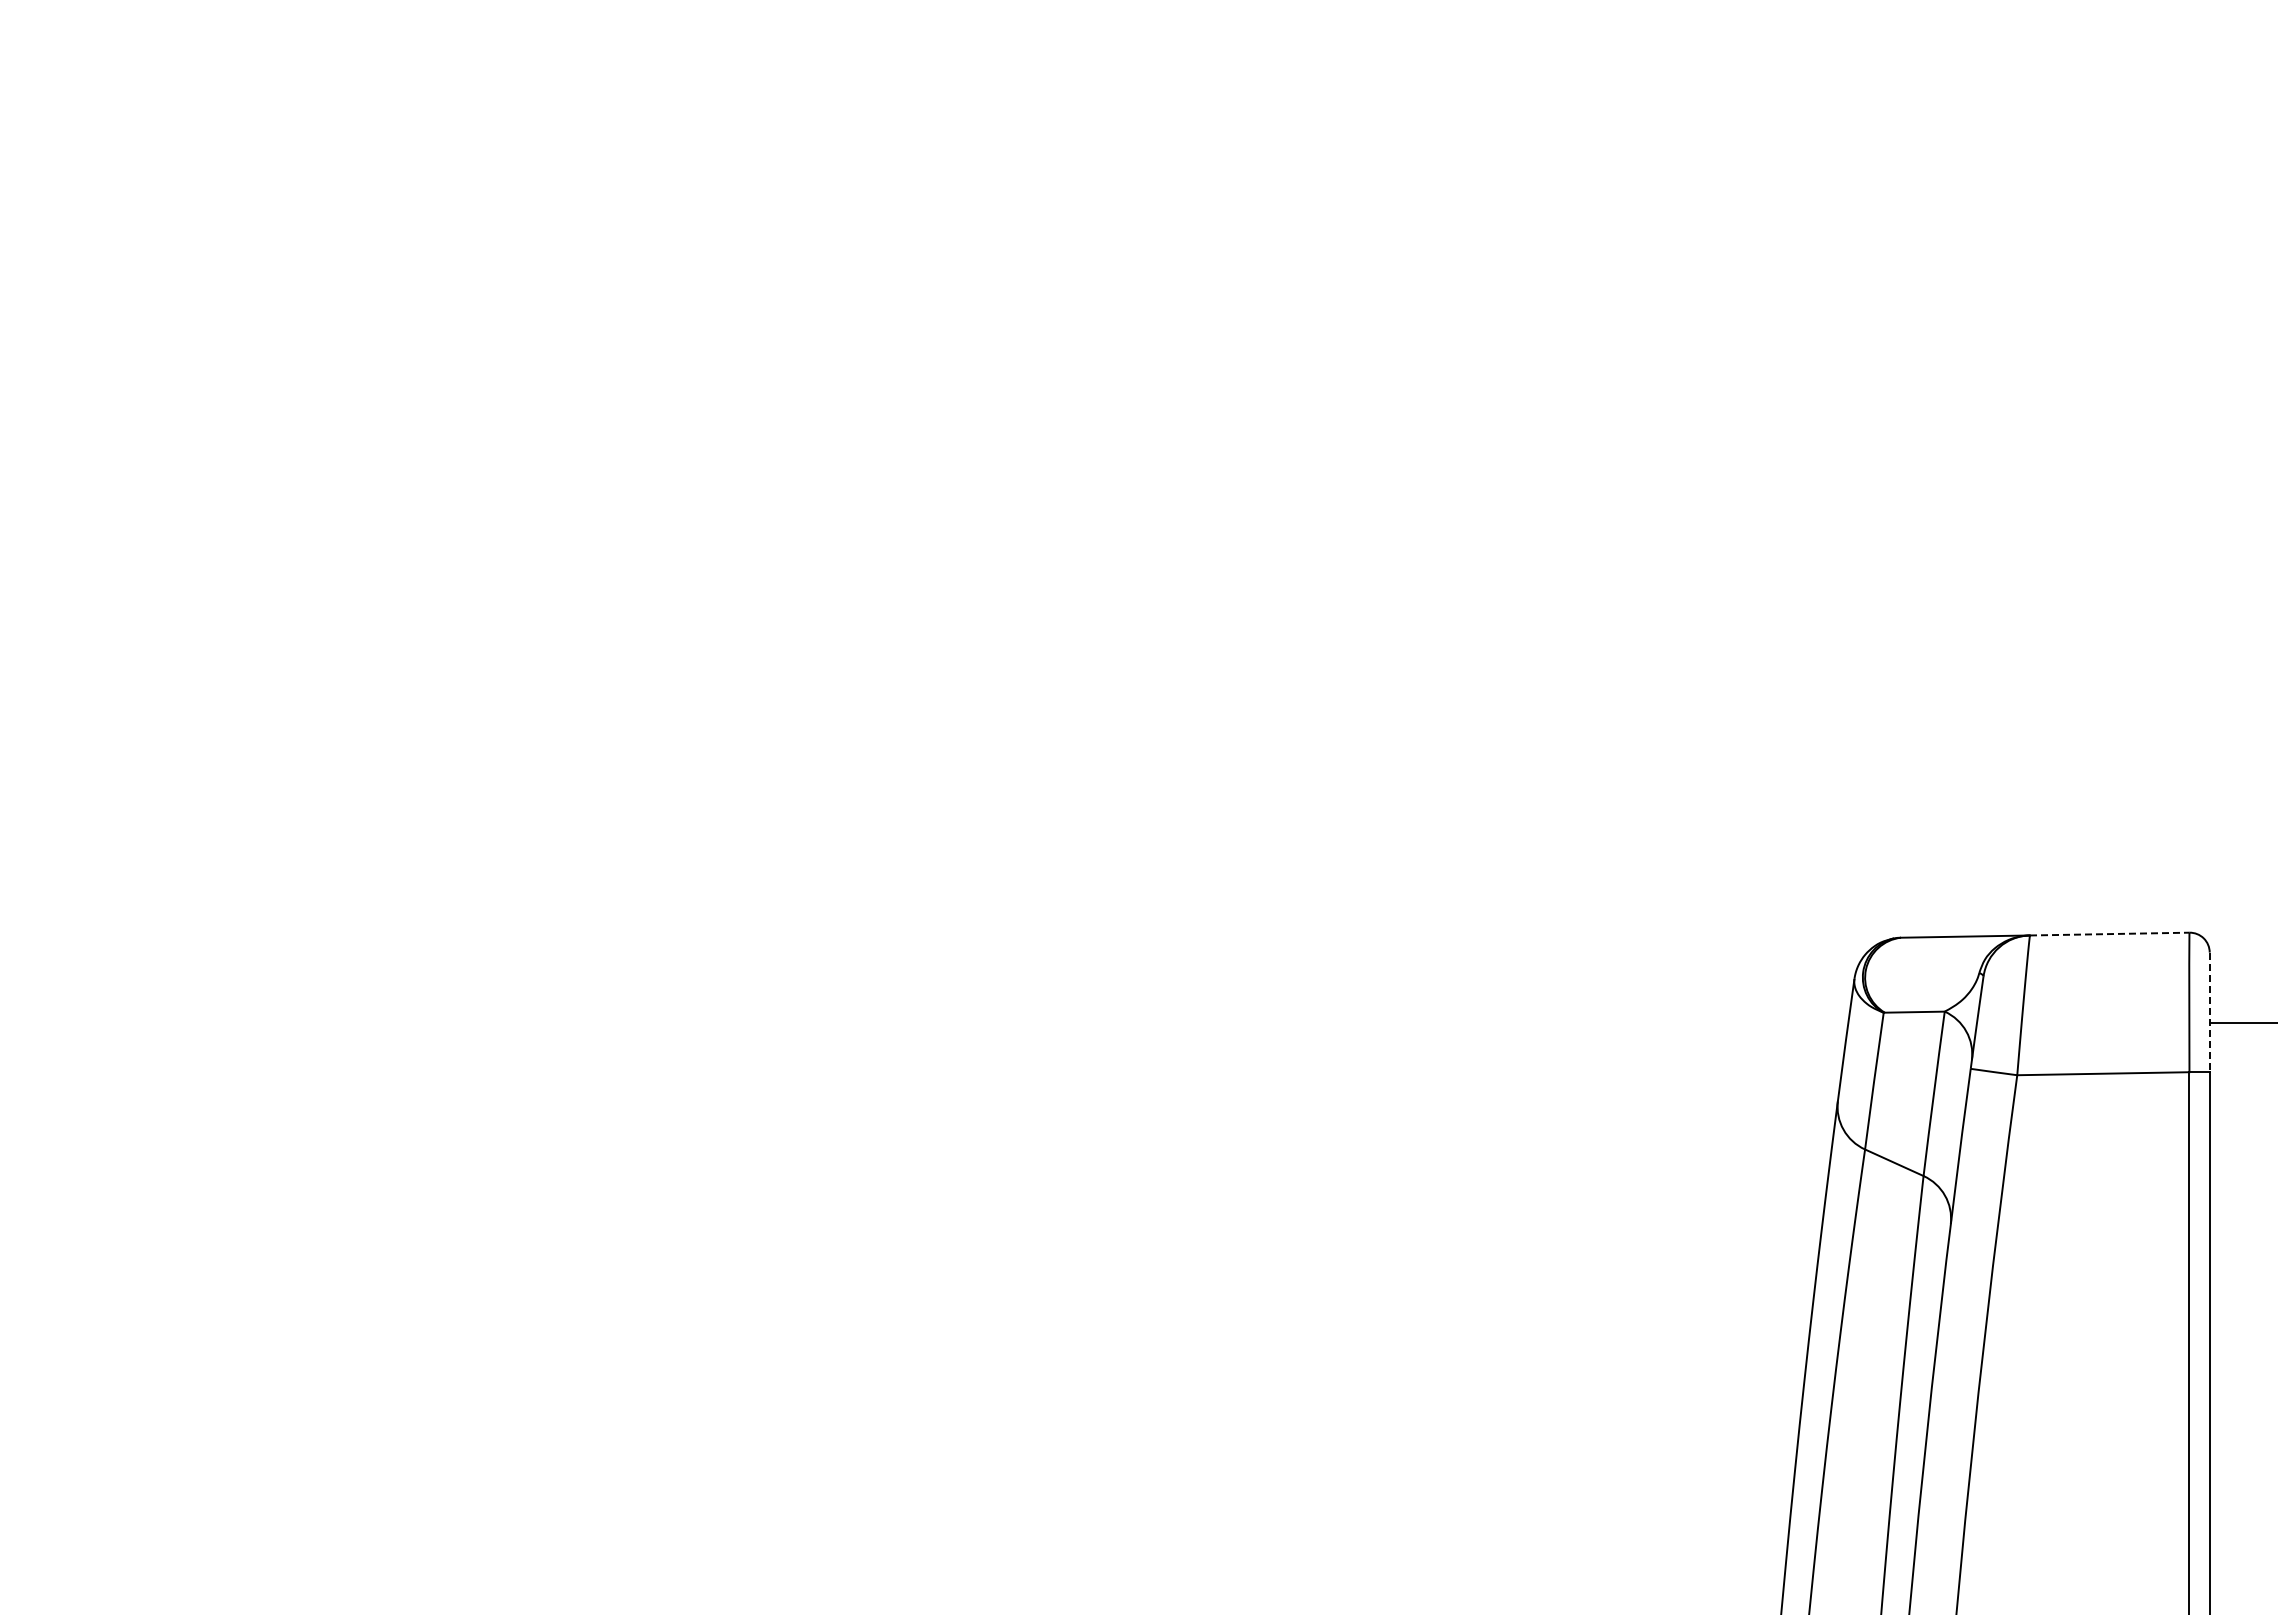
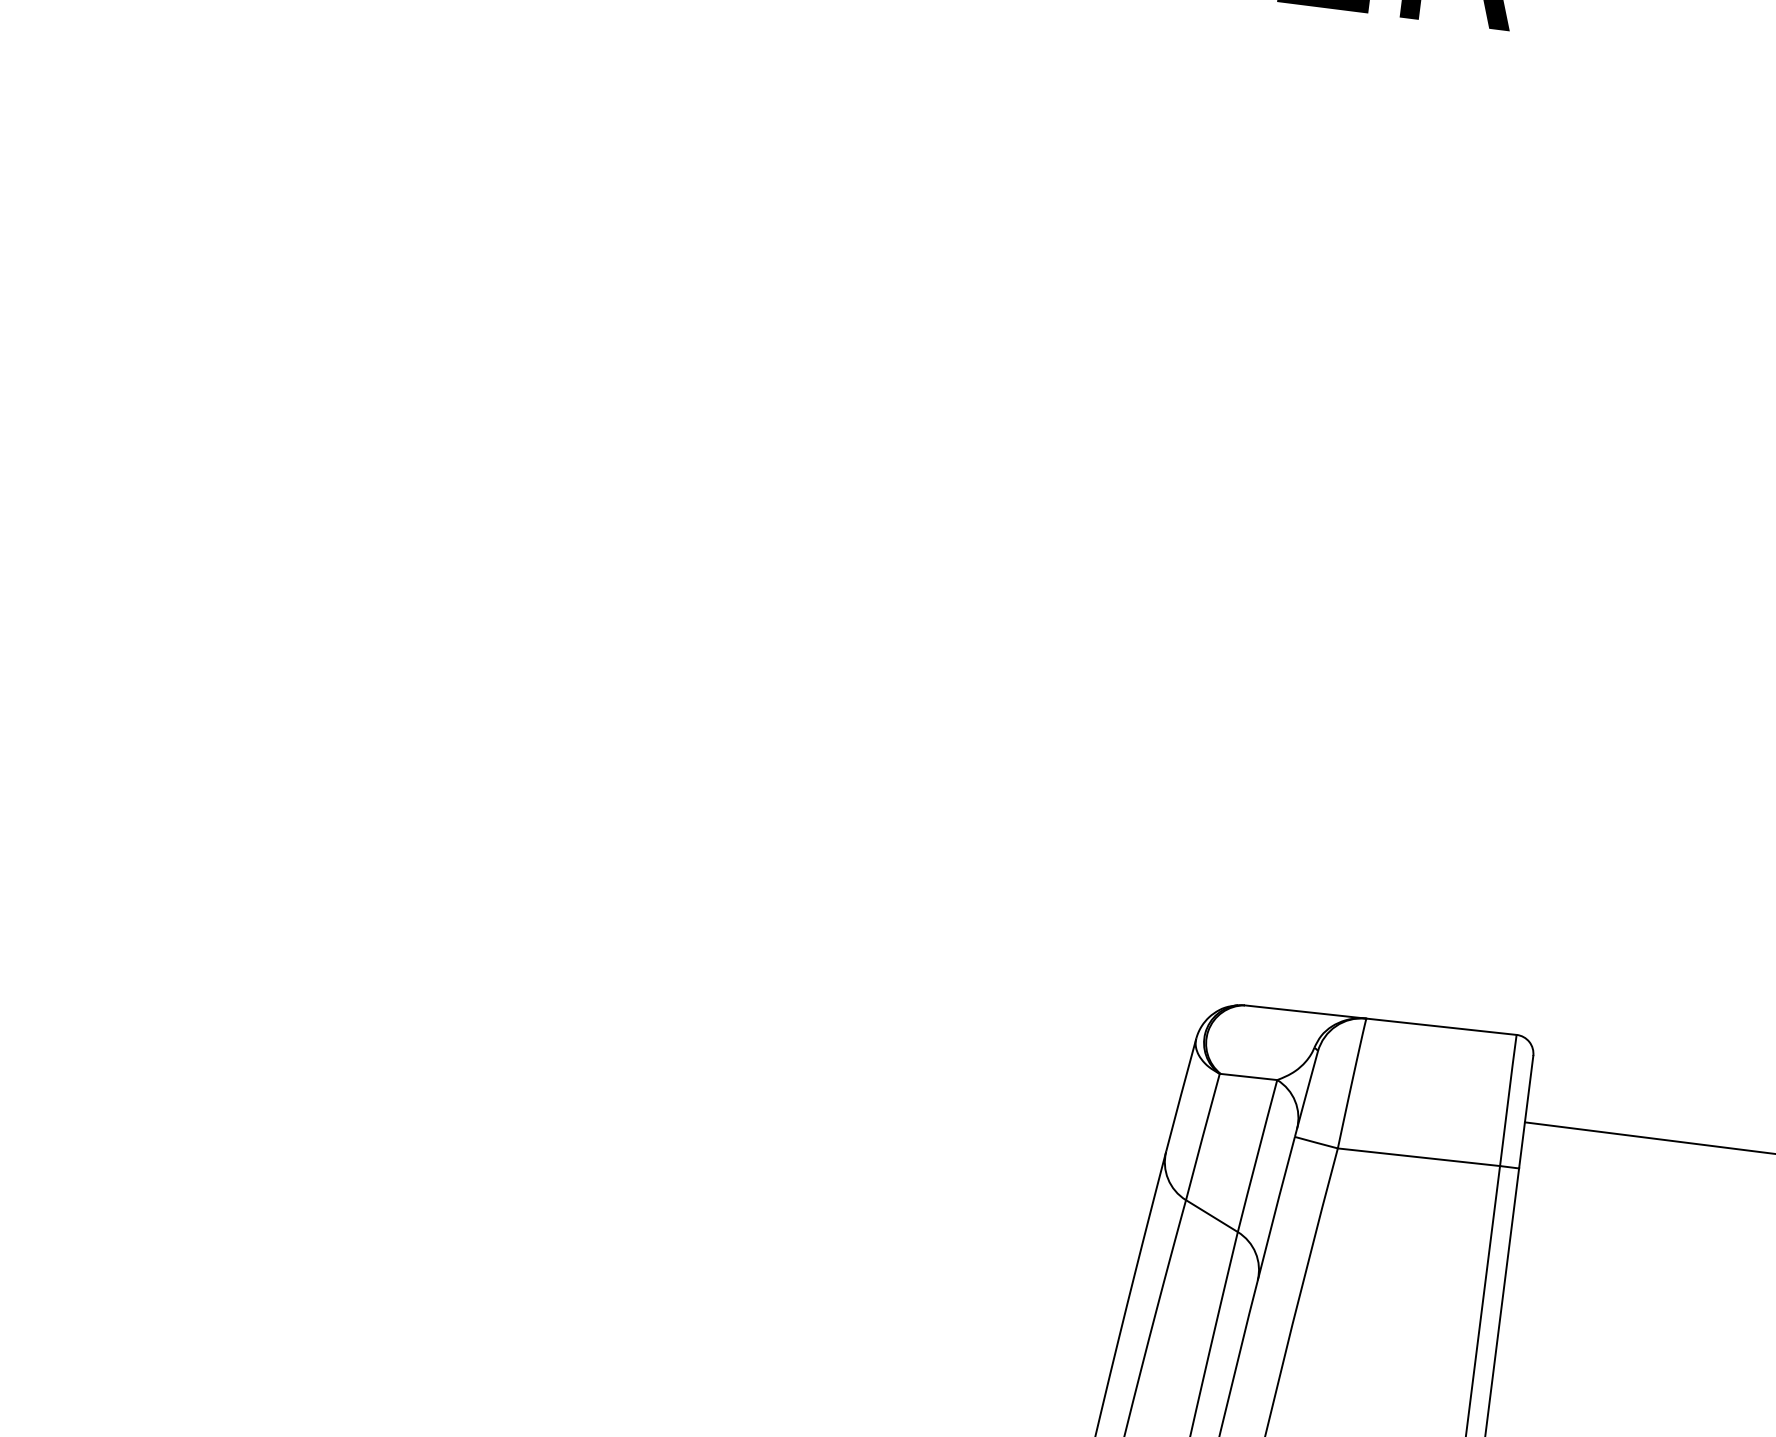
line: (2109, 934) -> (1441, 1027), dashed -> solid
line: (2209, 1012) -> (1525, 1112), dashed -> solid

